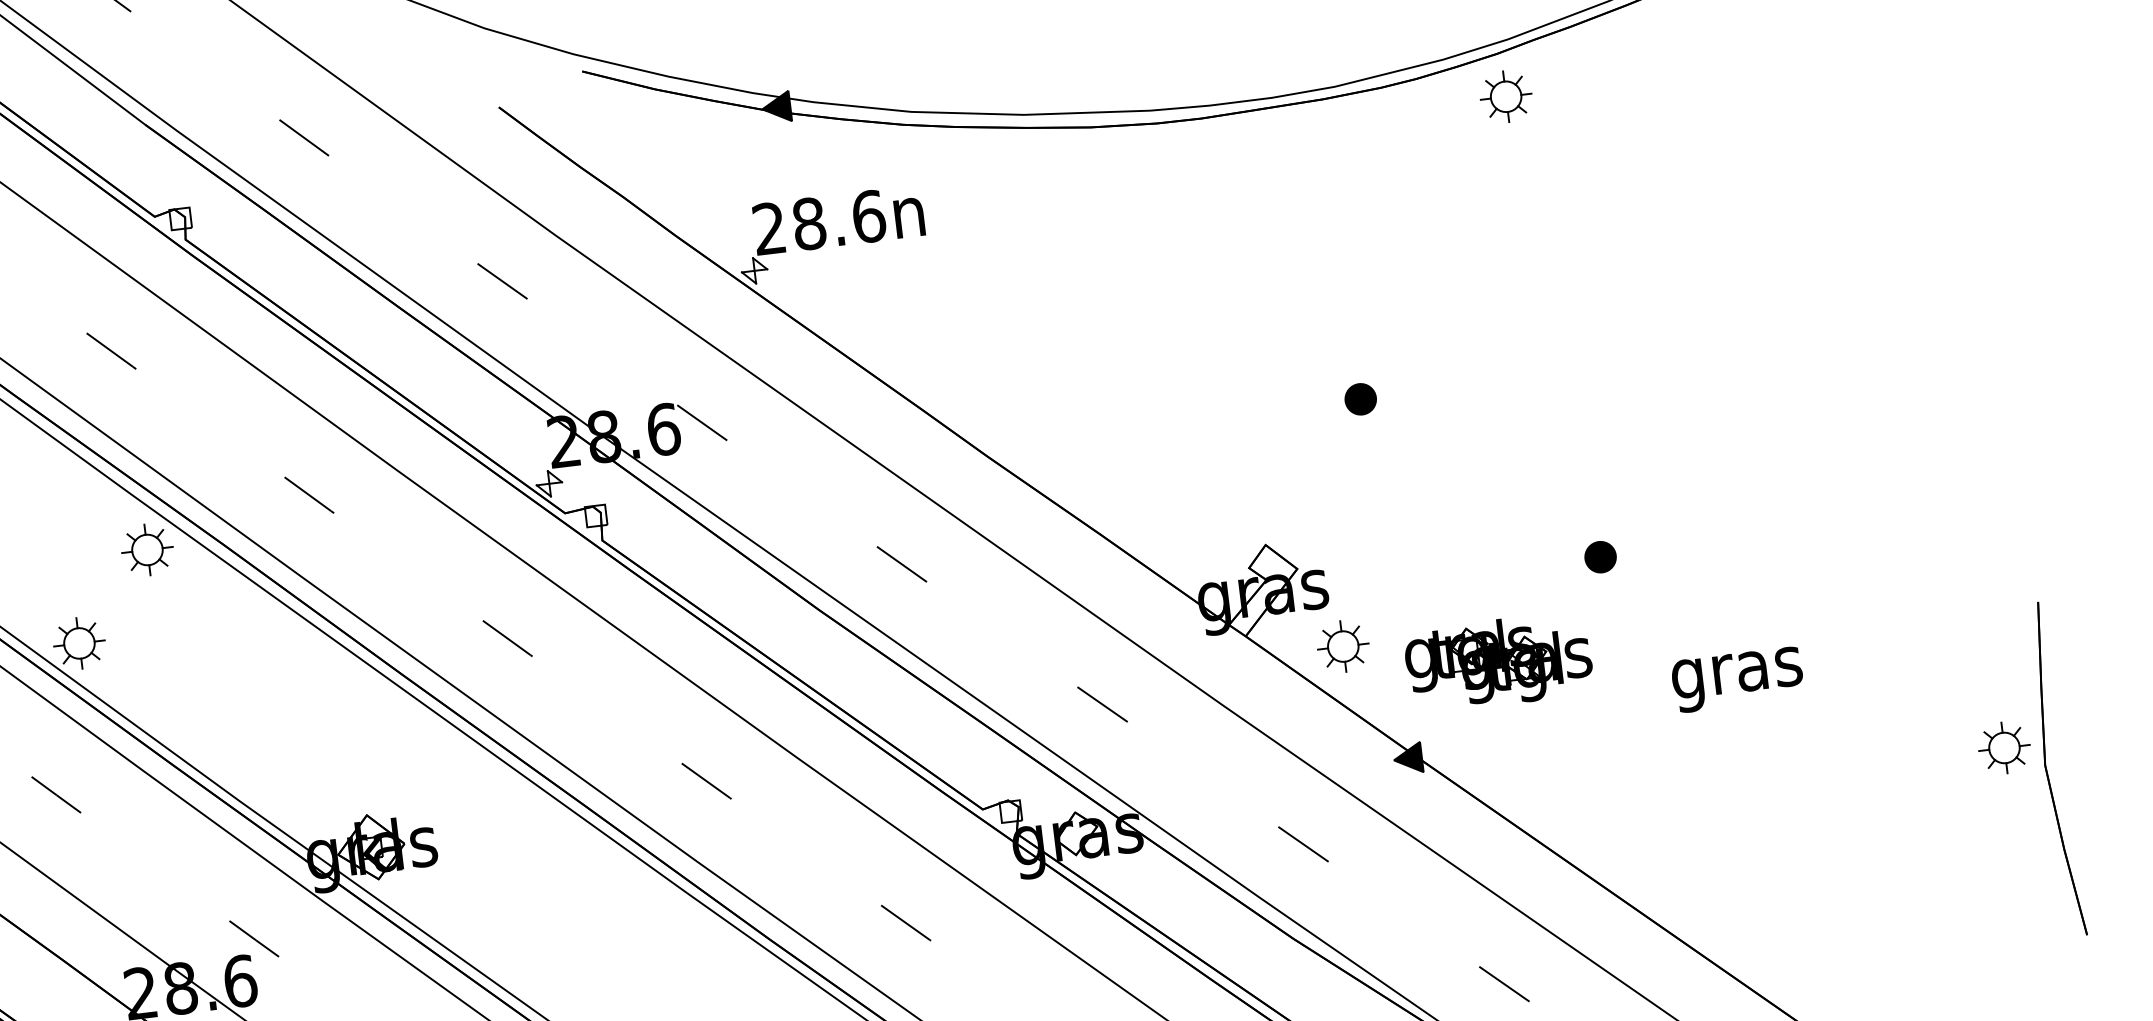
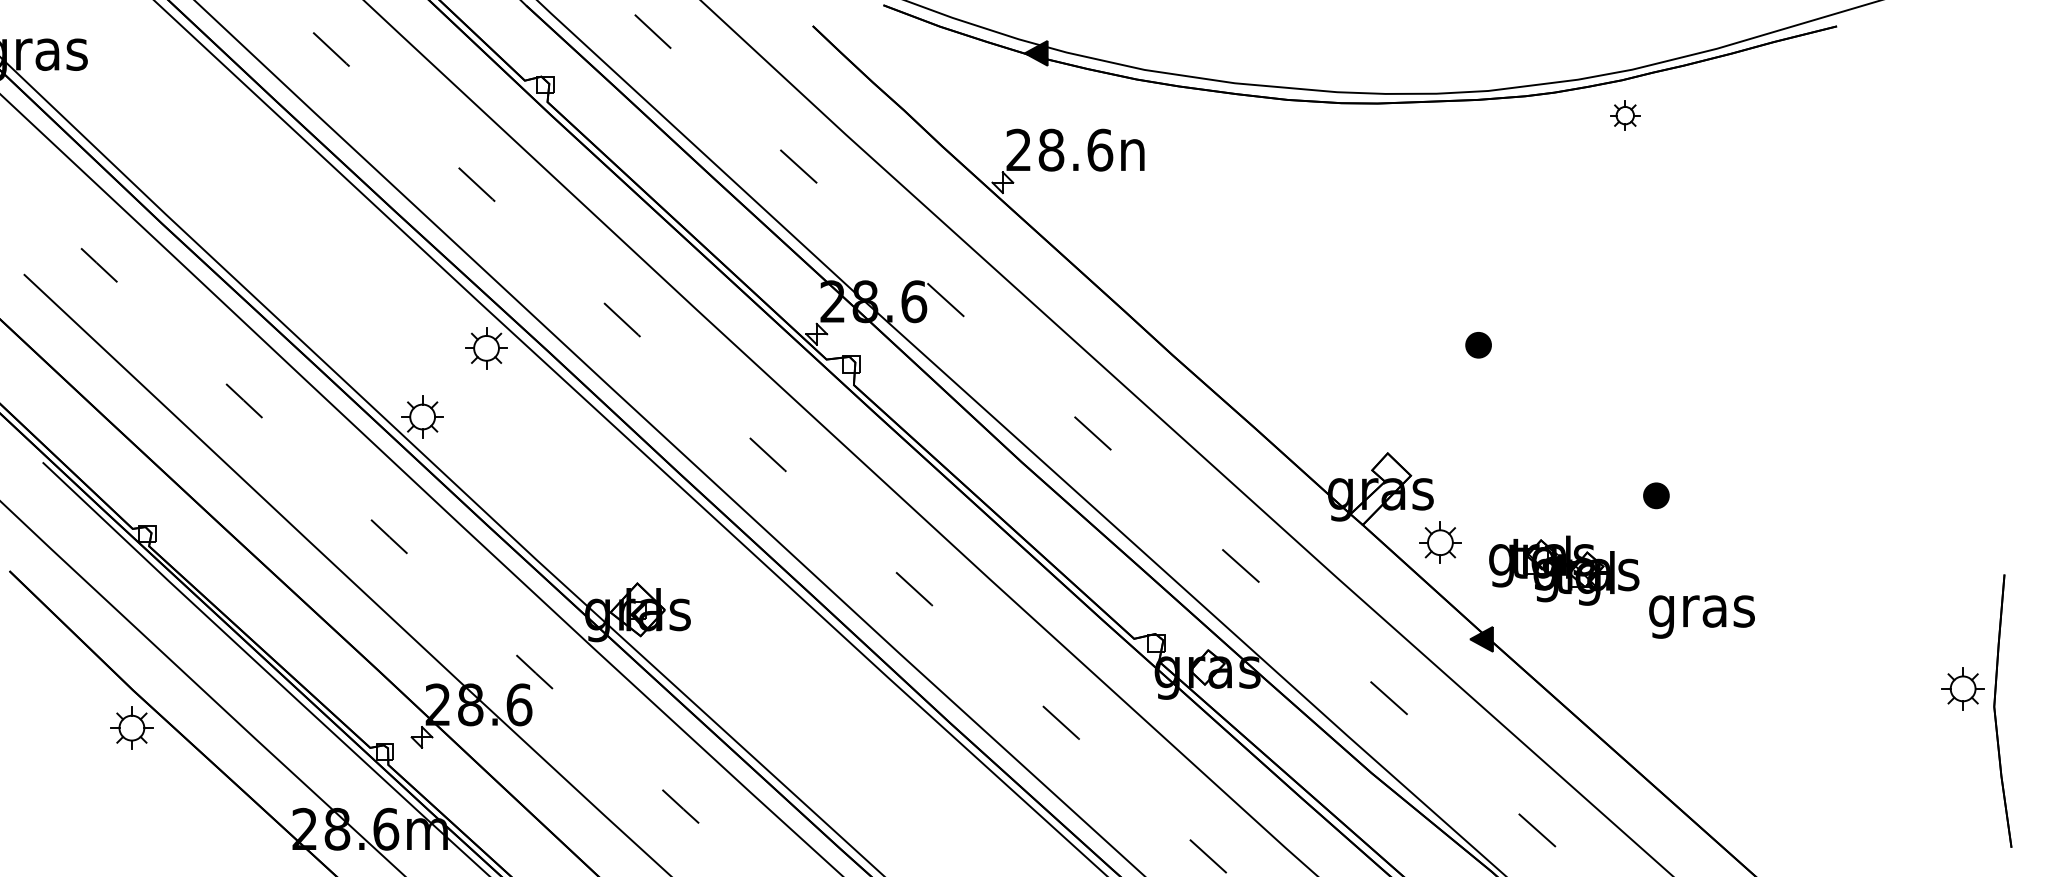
part: (1506, 96) -> (1625, 115), size x0.7
text: (1737, 679) -> (1701, 616), moved

